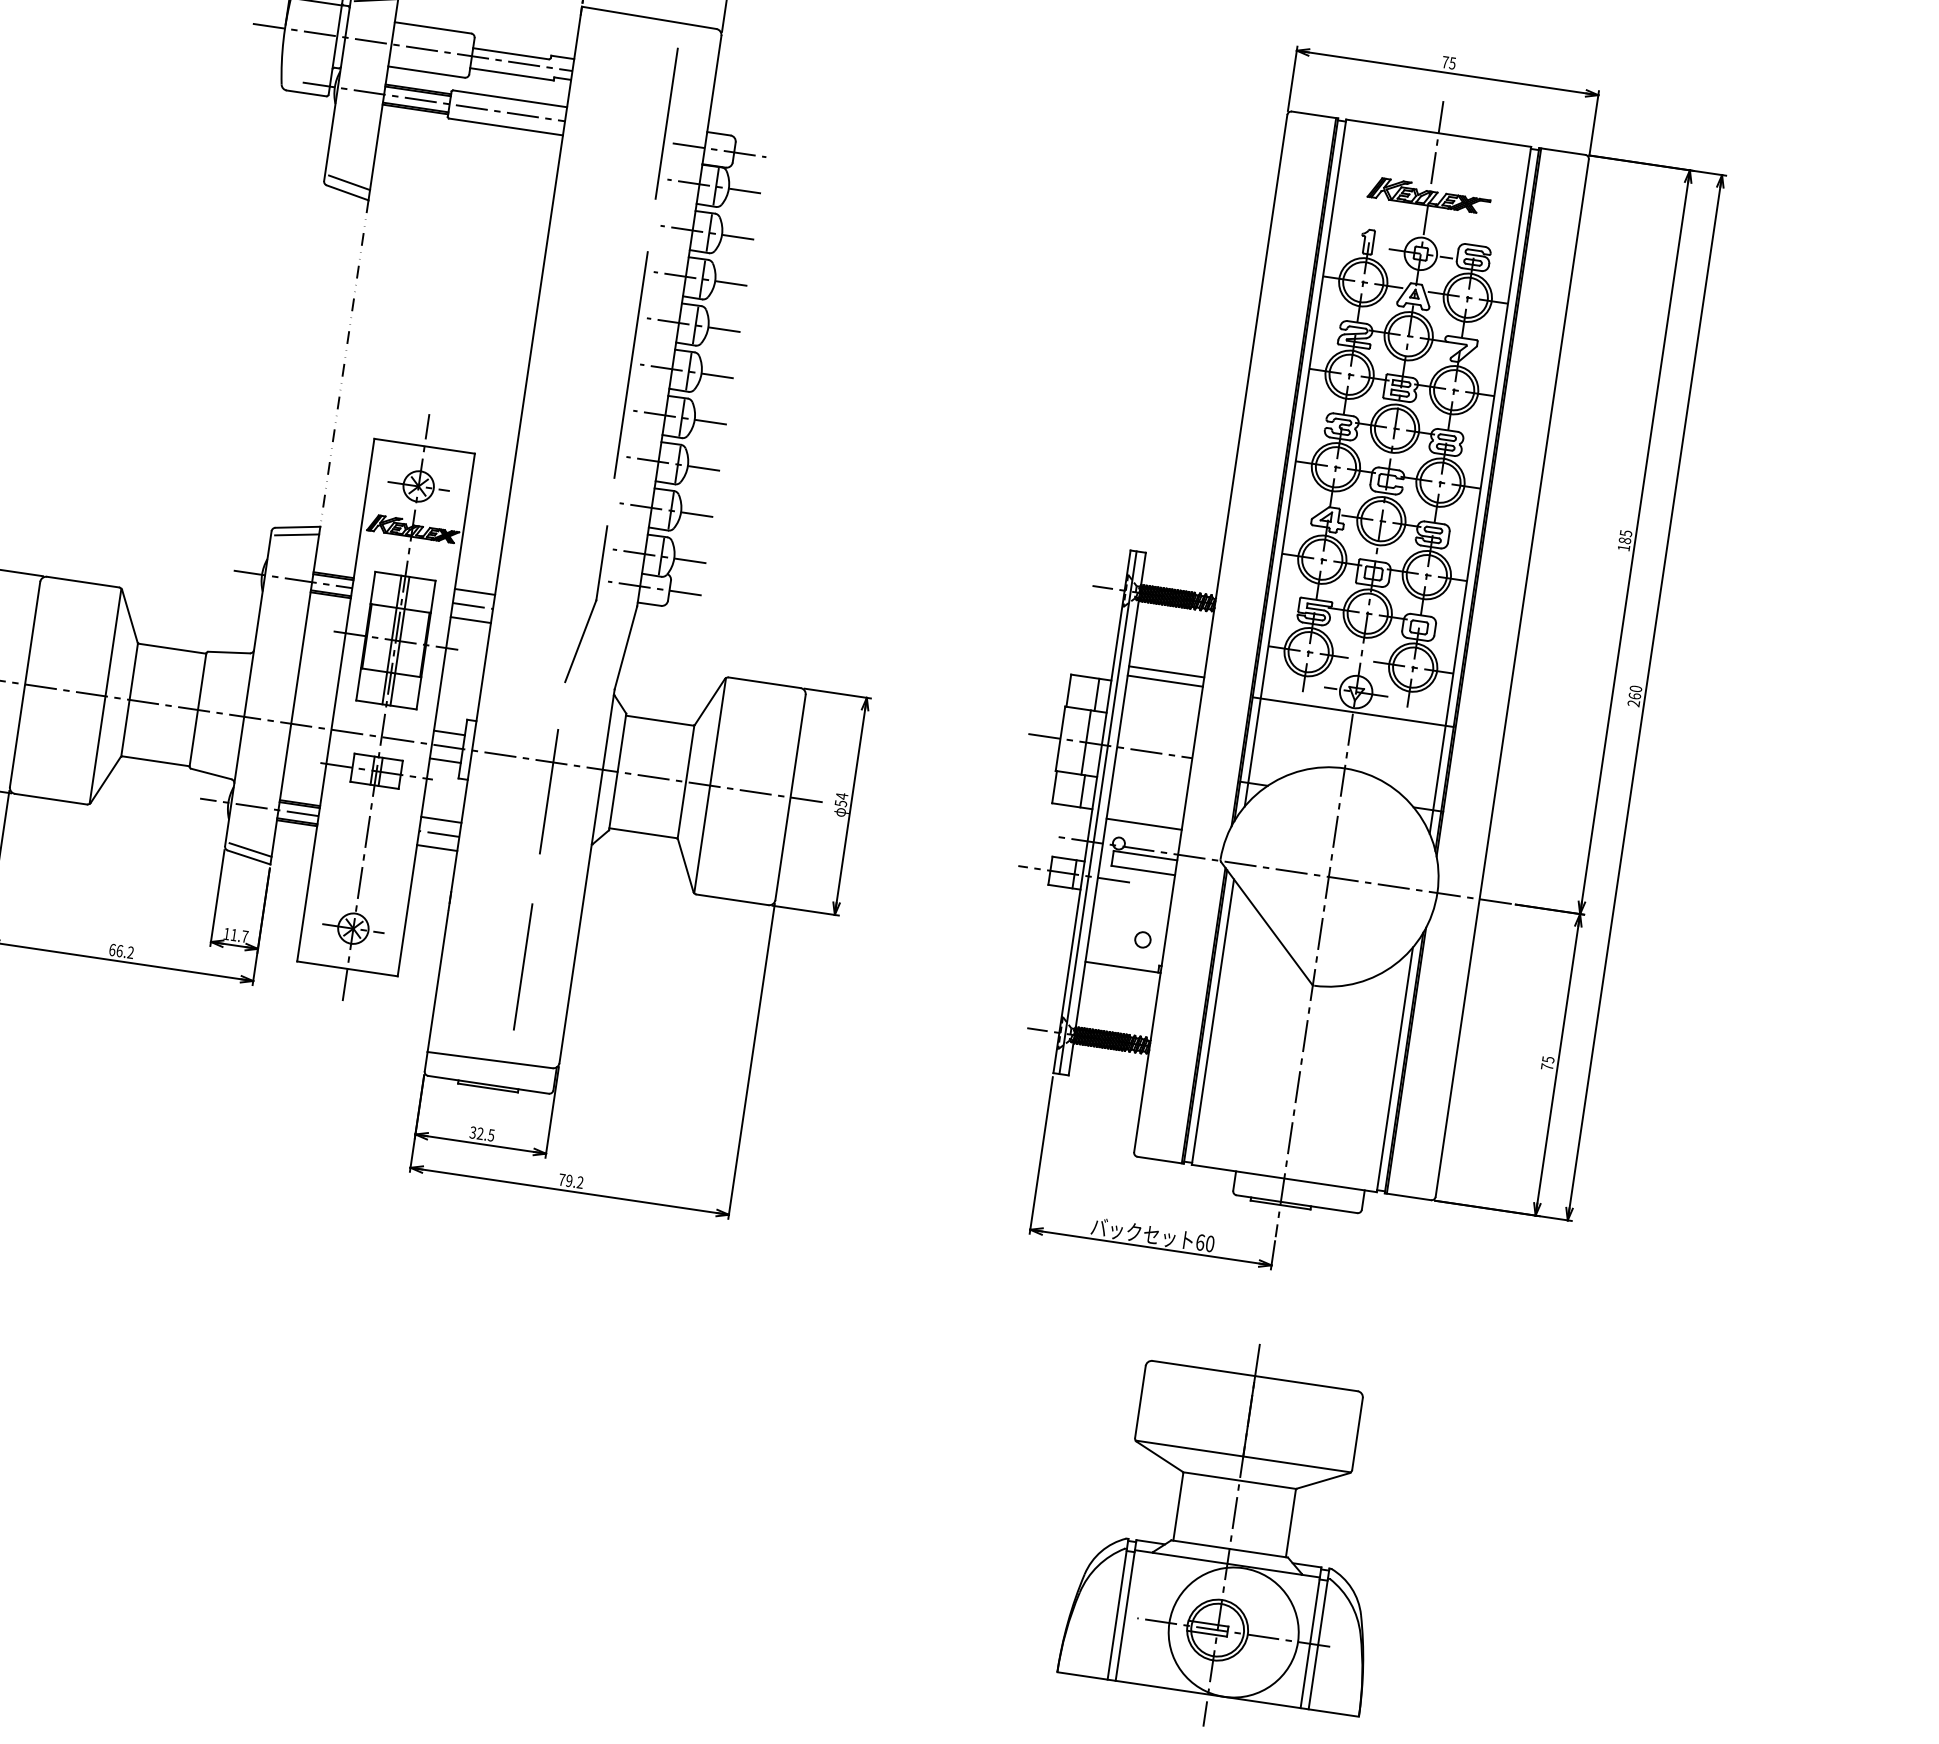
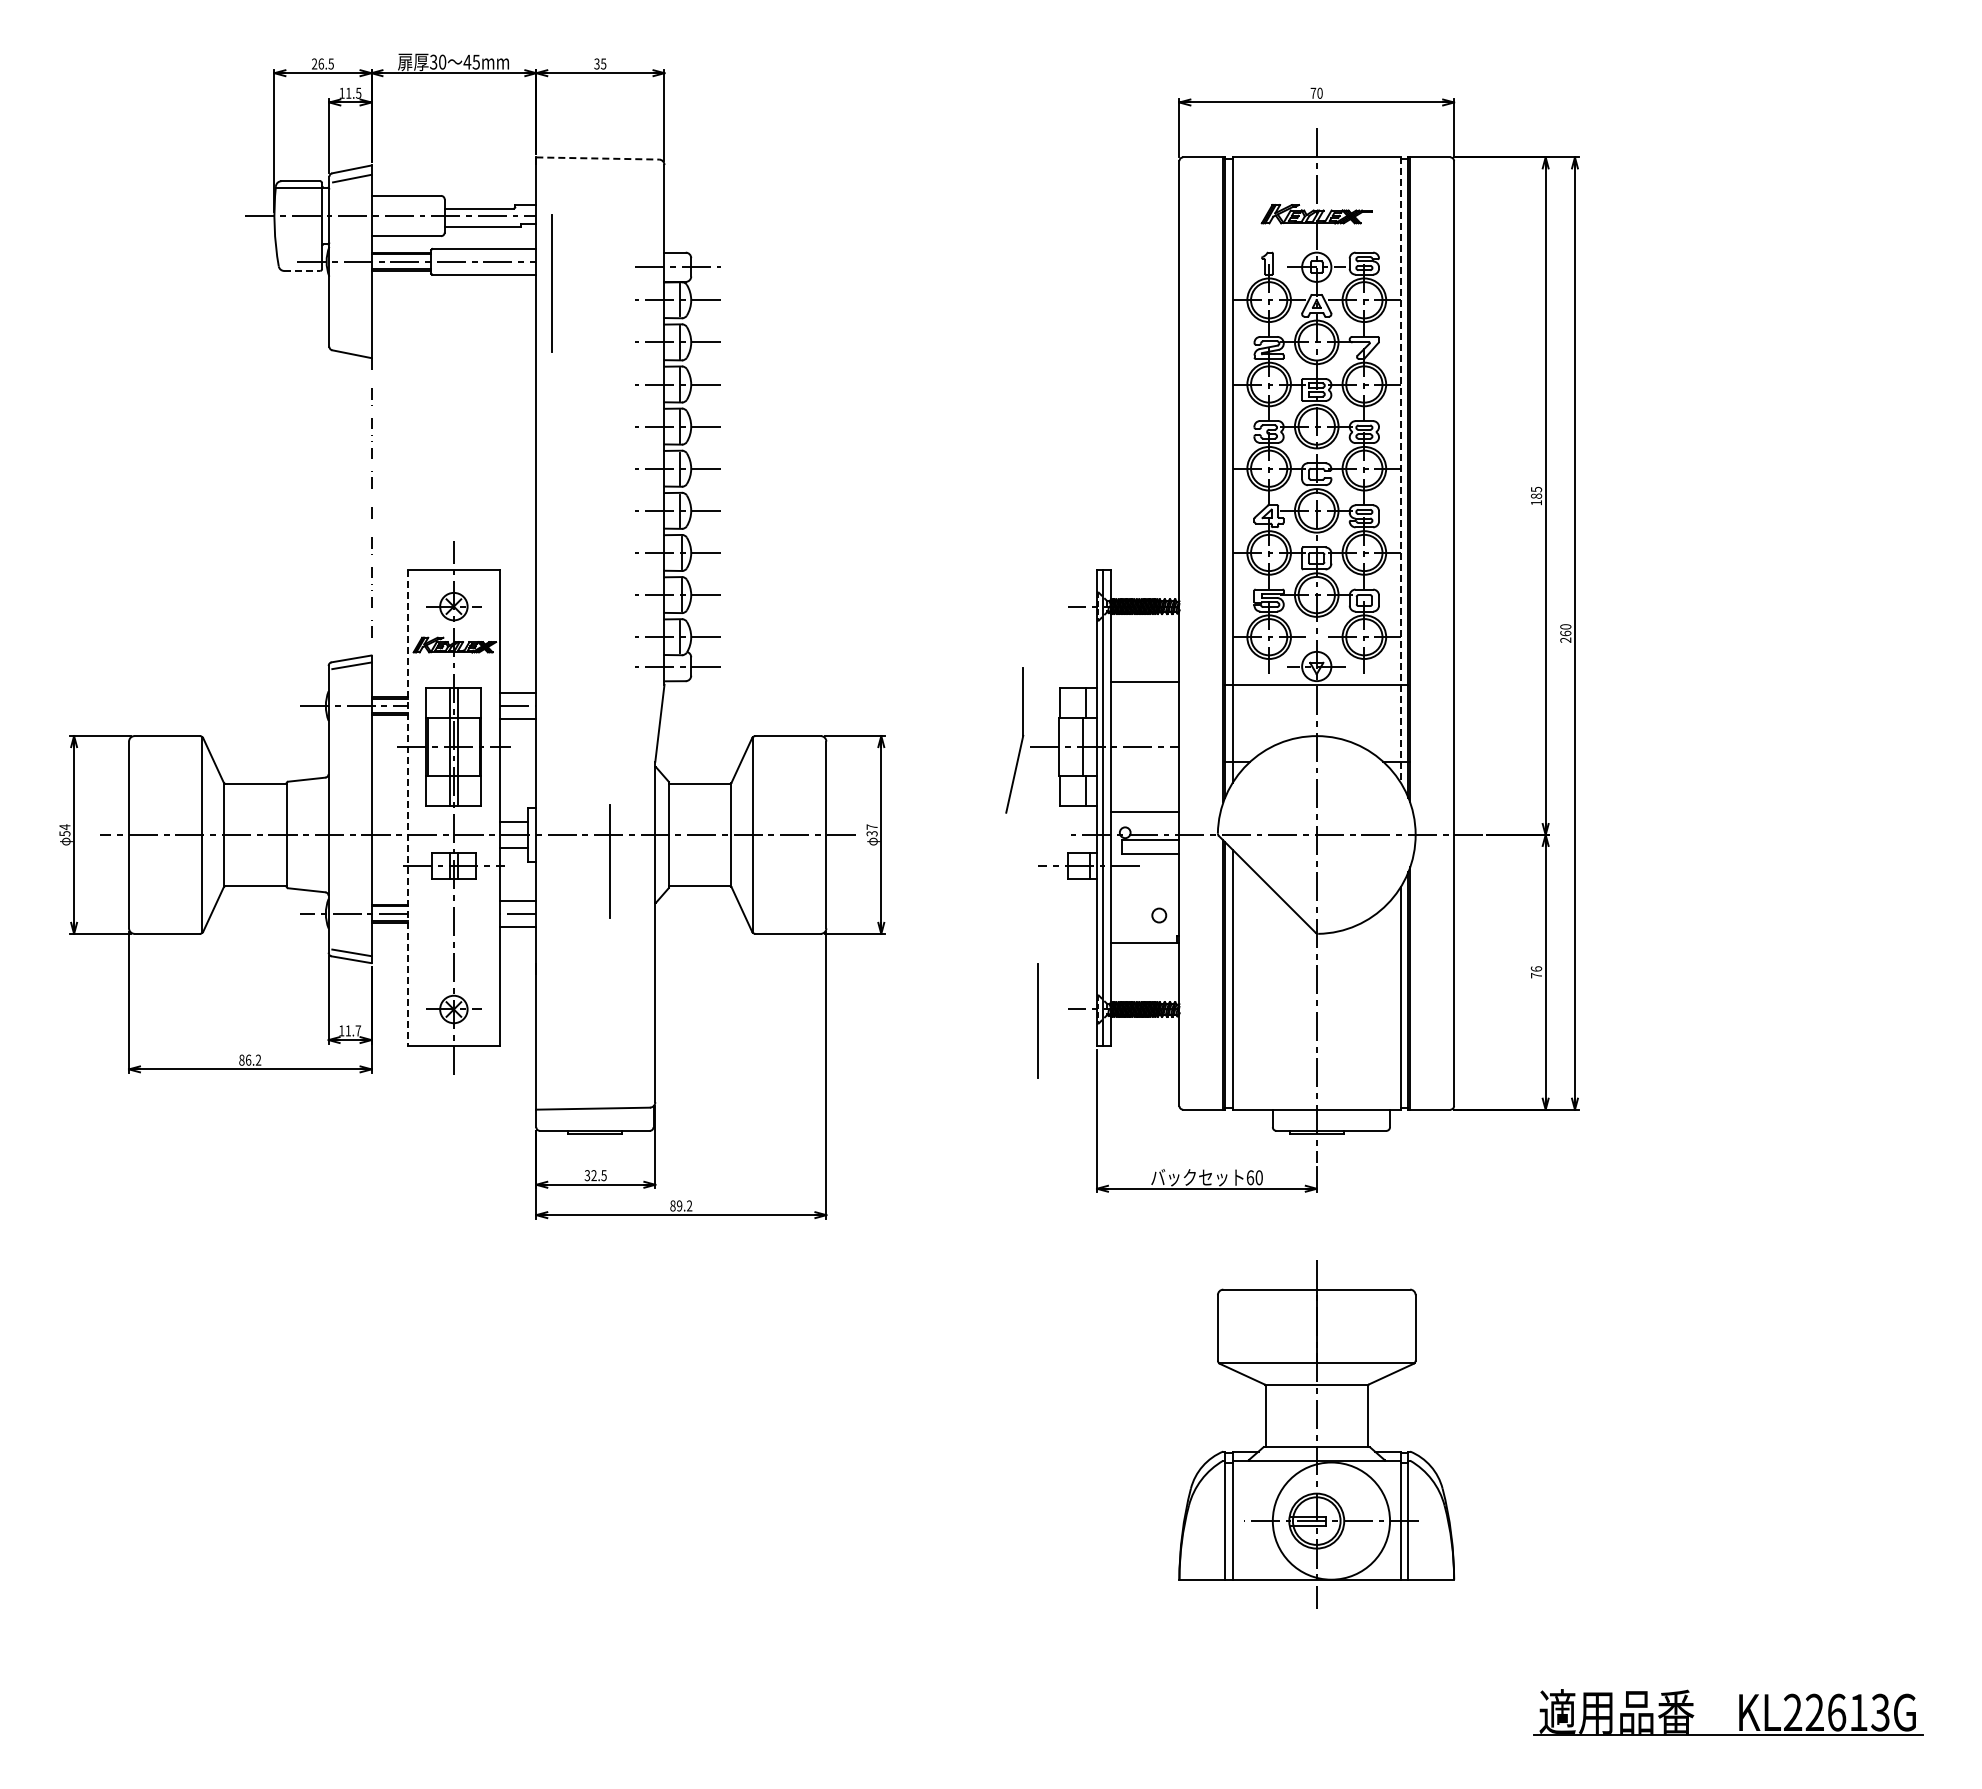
line: (650, 17) -> (598, 158), solid -> dashed
text: (1452, 62) -> (1319, 92), 75 -> 70
line: (307, 92) -> (302, 270), solid -> dashed
line: (665, 123) -> (551, 283), moved
line: (349, 182) -> (352, 344), removed
line: (630, 365) -> (626, 470), removed
line: (1480, 490) -> (1401, 470), solid -> dashed
part: (592, 607) -> (1020, 742), moved
line: (1165, 671) -> (1144, 673), removed
line: (336, 700) -> (408, 808), solid -> dashed
text: (840, 799) -> (871, 830), 54 -> 37
text: (112, 949) -> (241, 1059), 66.2 -> 86.2
line: (522, 965) -> (1037, 1020), moved
text: (1548, 1059) -> (1536, 968), 75 -> 76
text: (561, 1179) -> (672, 1205), 79.2 -> 89.2

